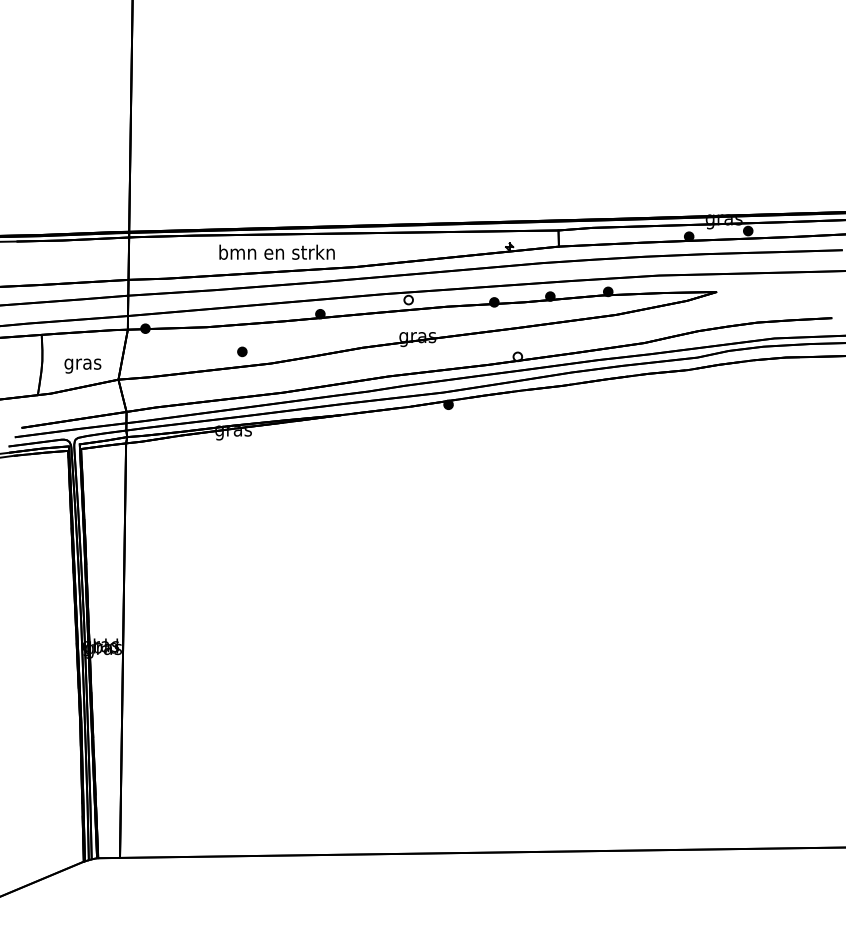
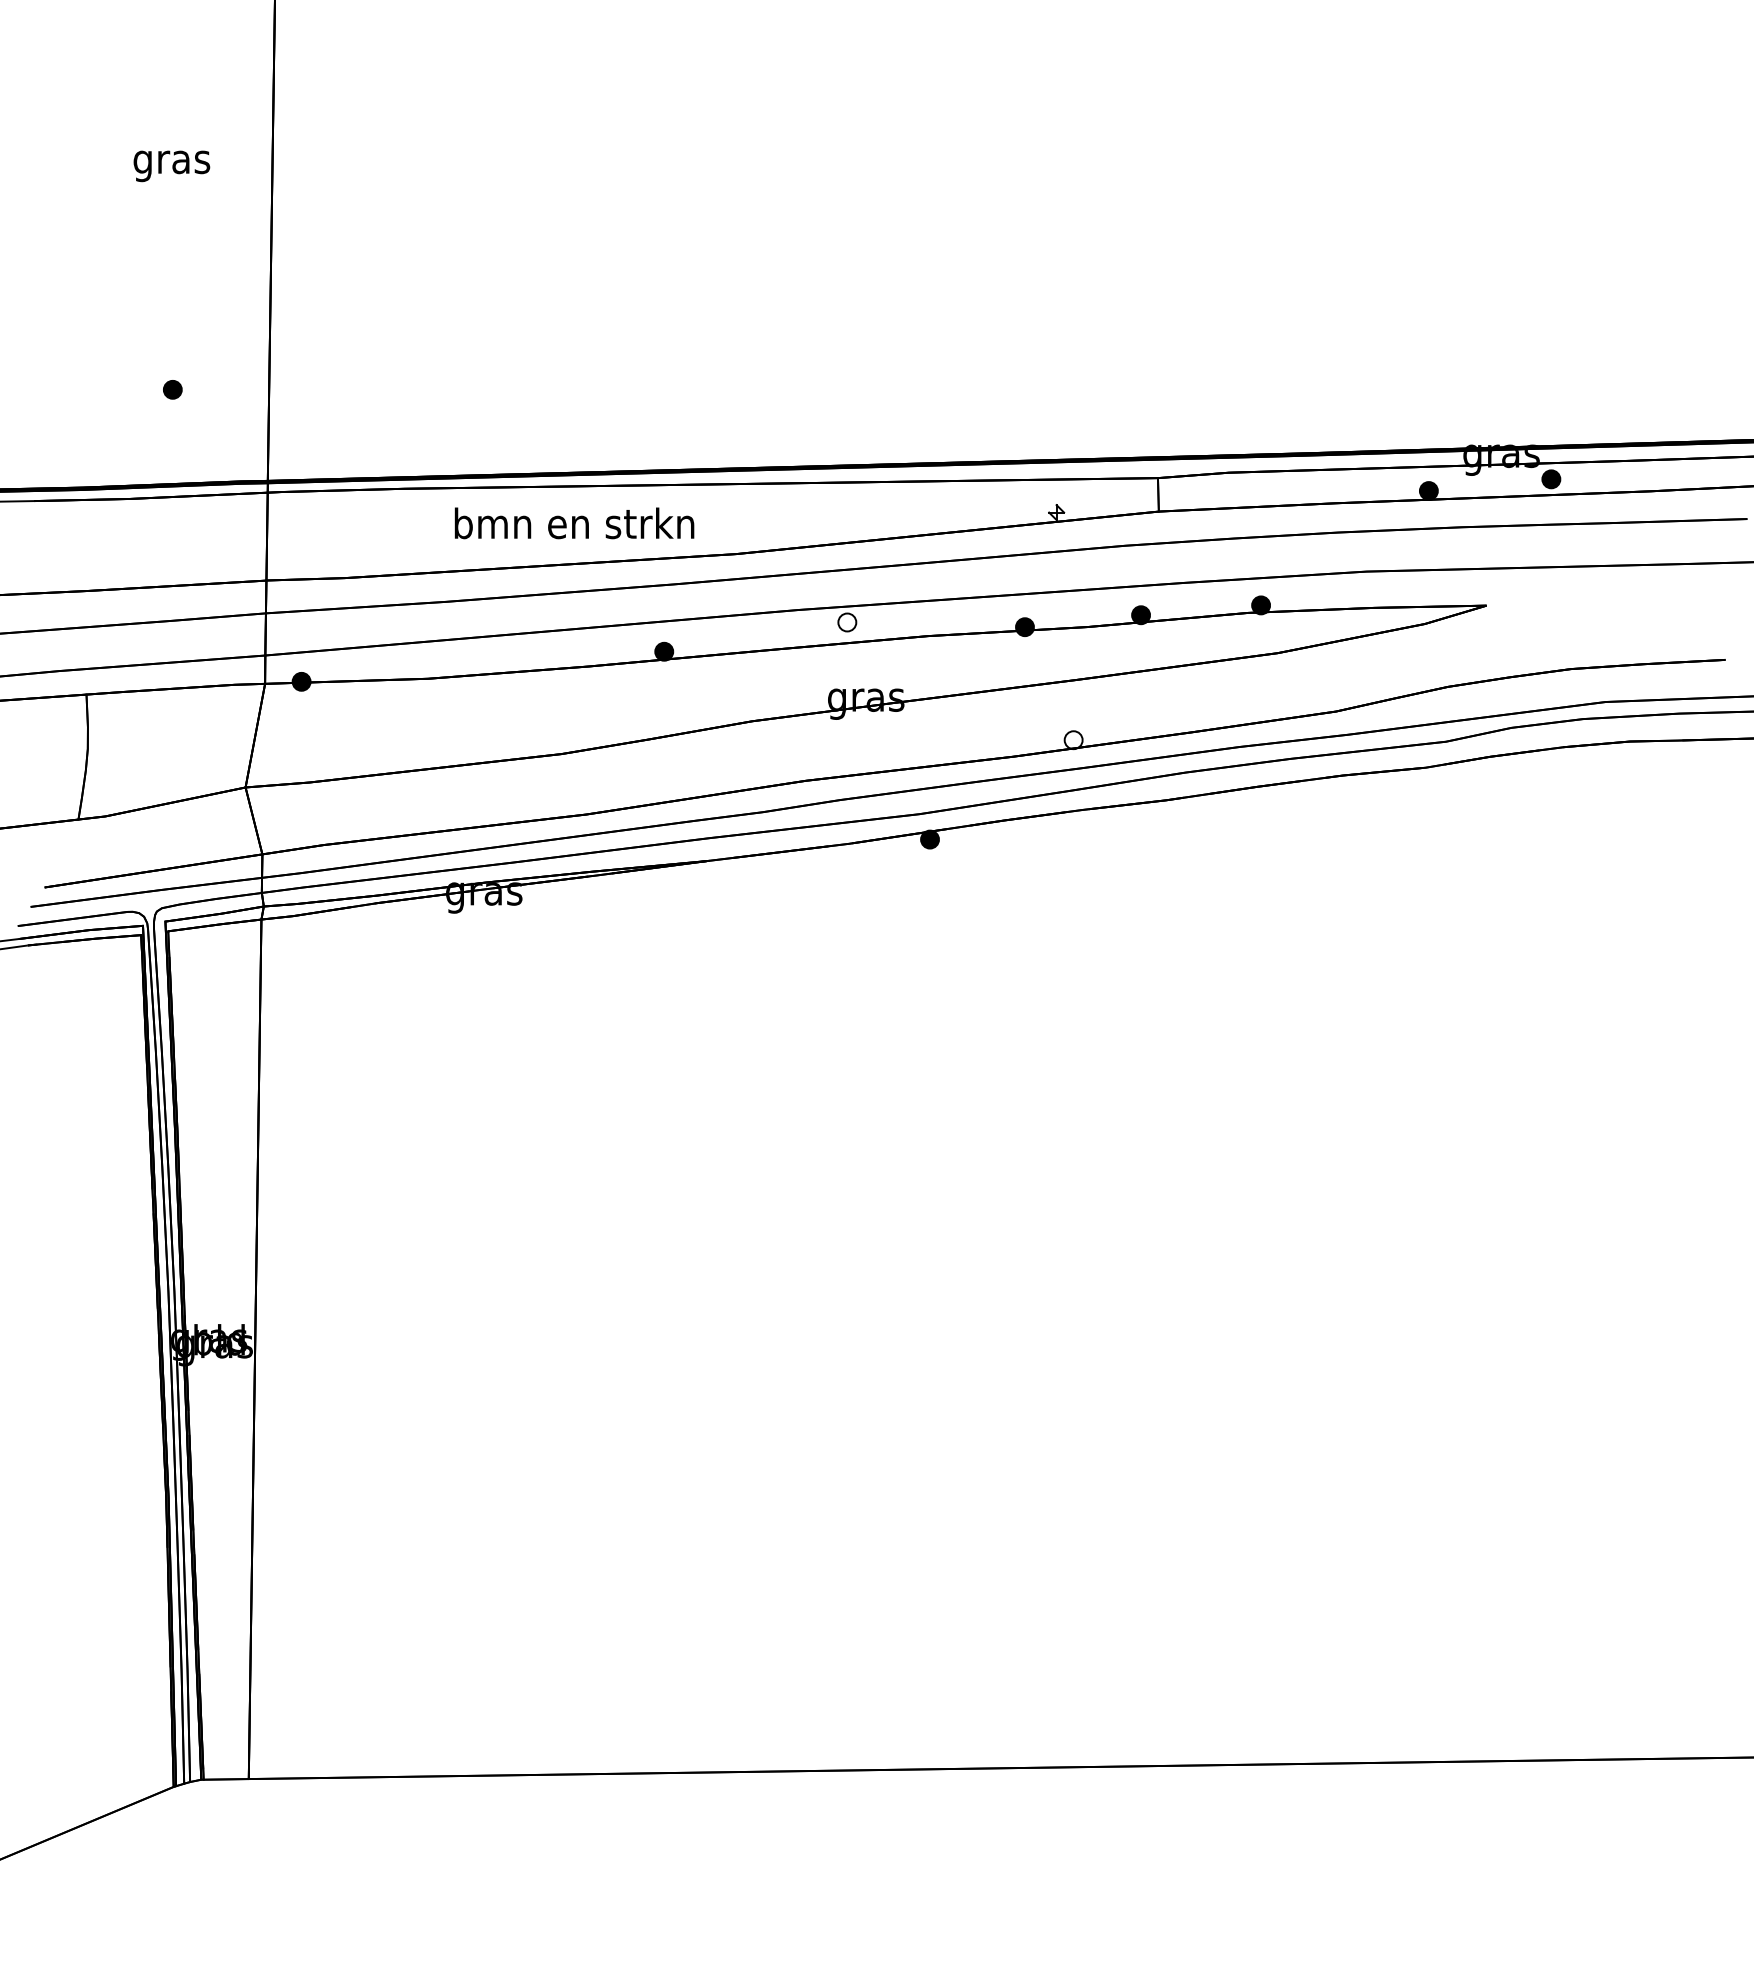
part: (242, 351) -> (173, 389), moved
text: (82, 365) -> (171, 165), moved

